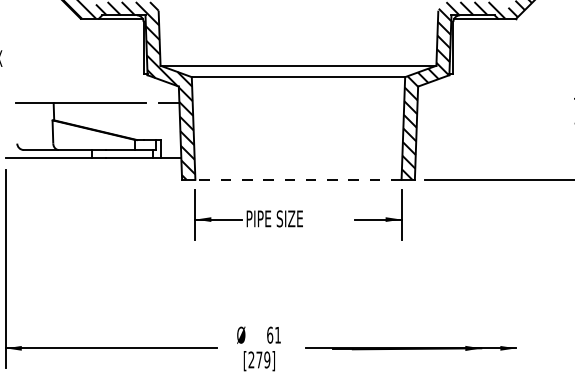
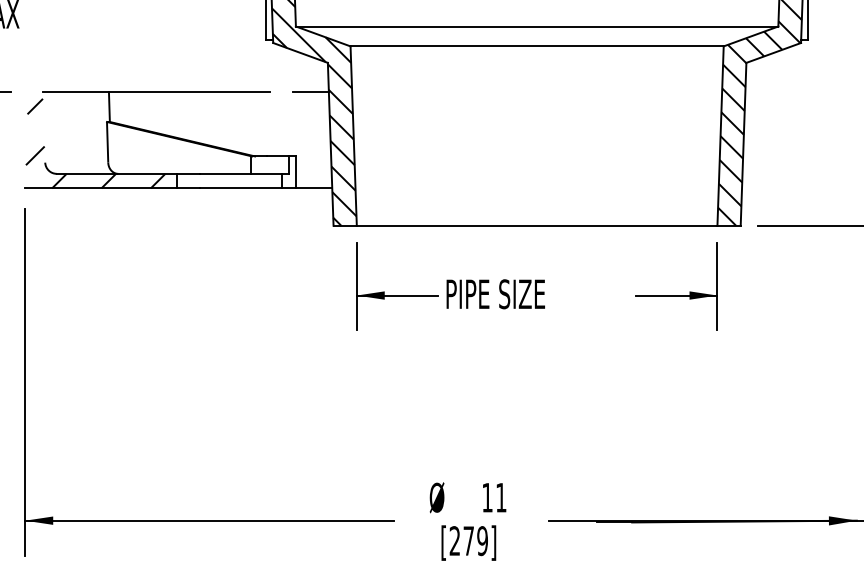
hatch: (45, 132) -> (94, 143), added
line: (297, 179) -> (535, 225), dashed -> solid
text: (270, 334) -> (488, 496), 61 -> 11

